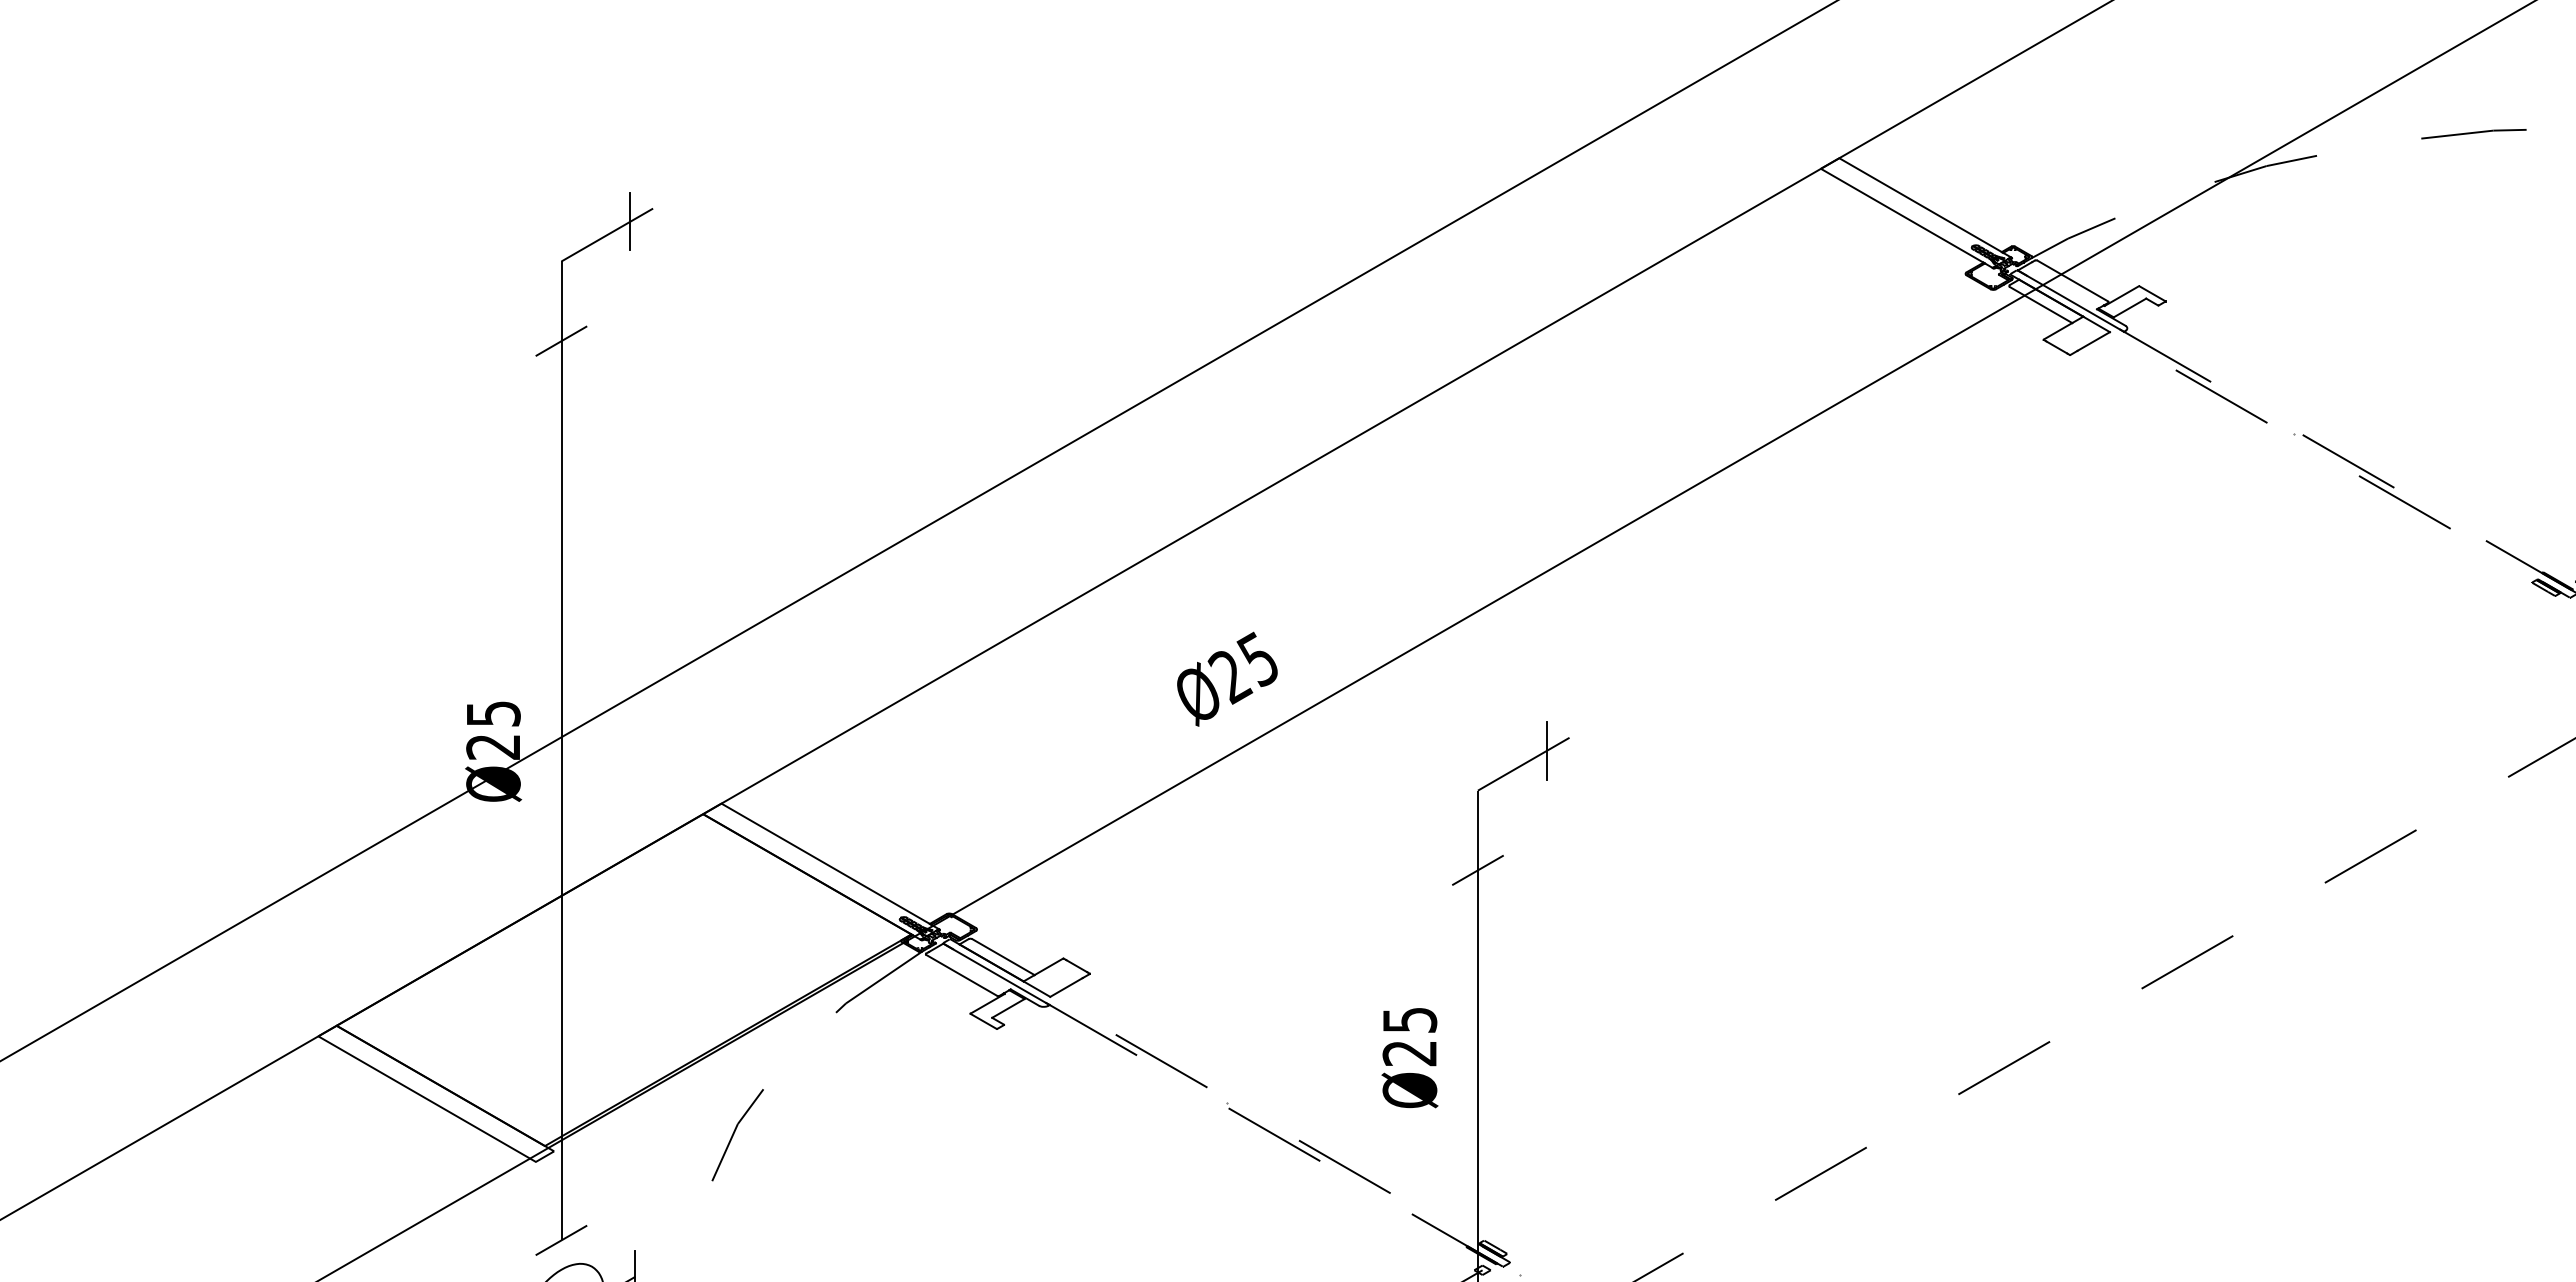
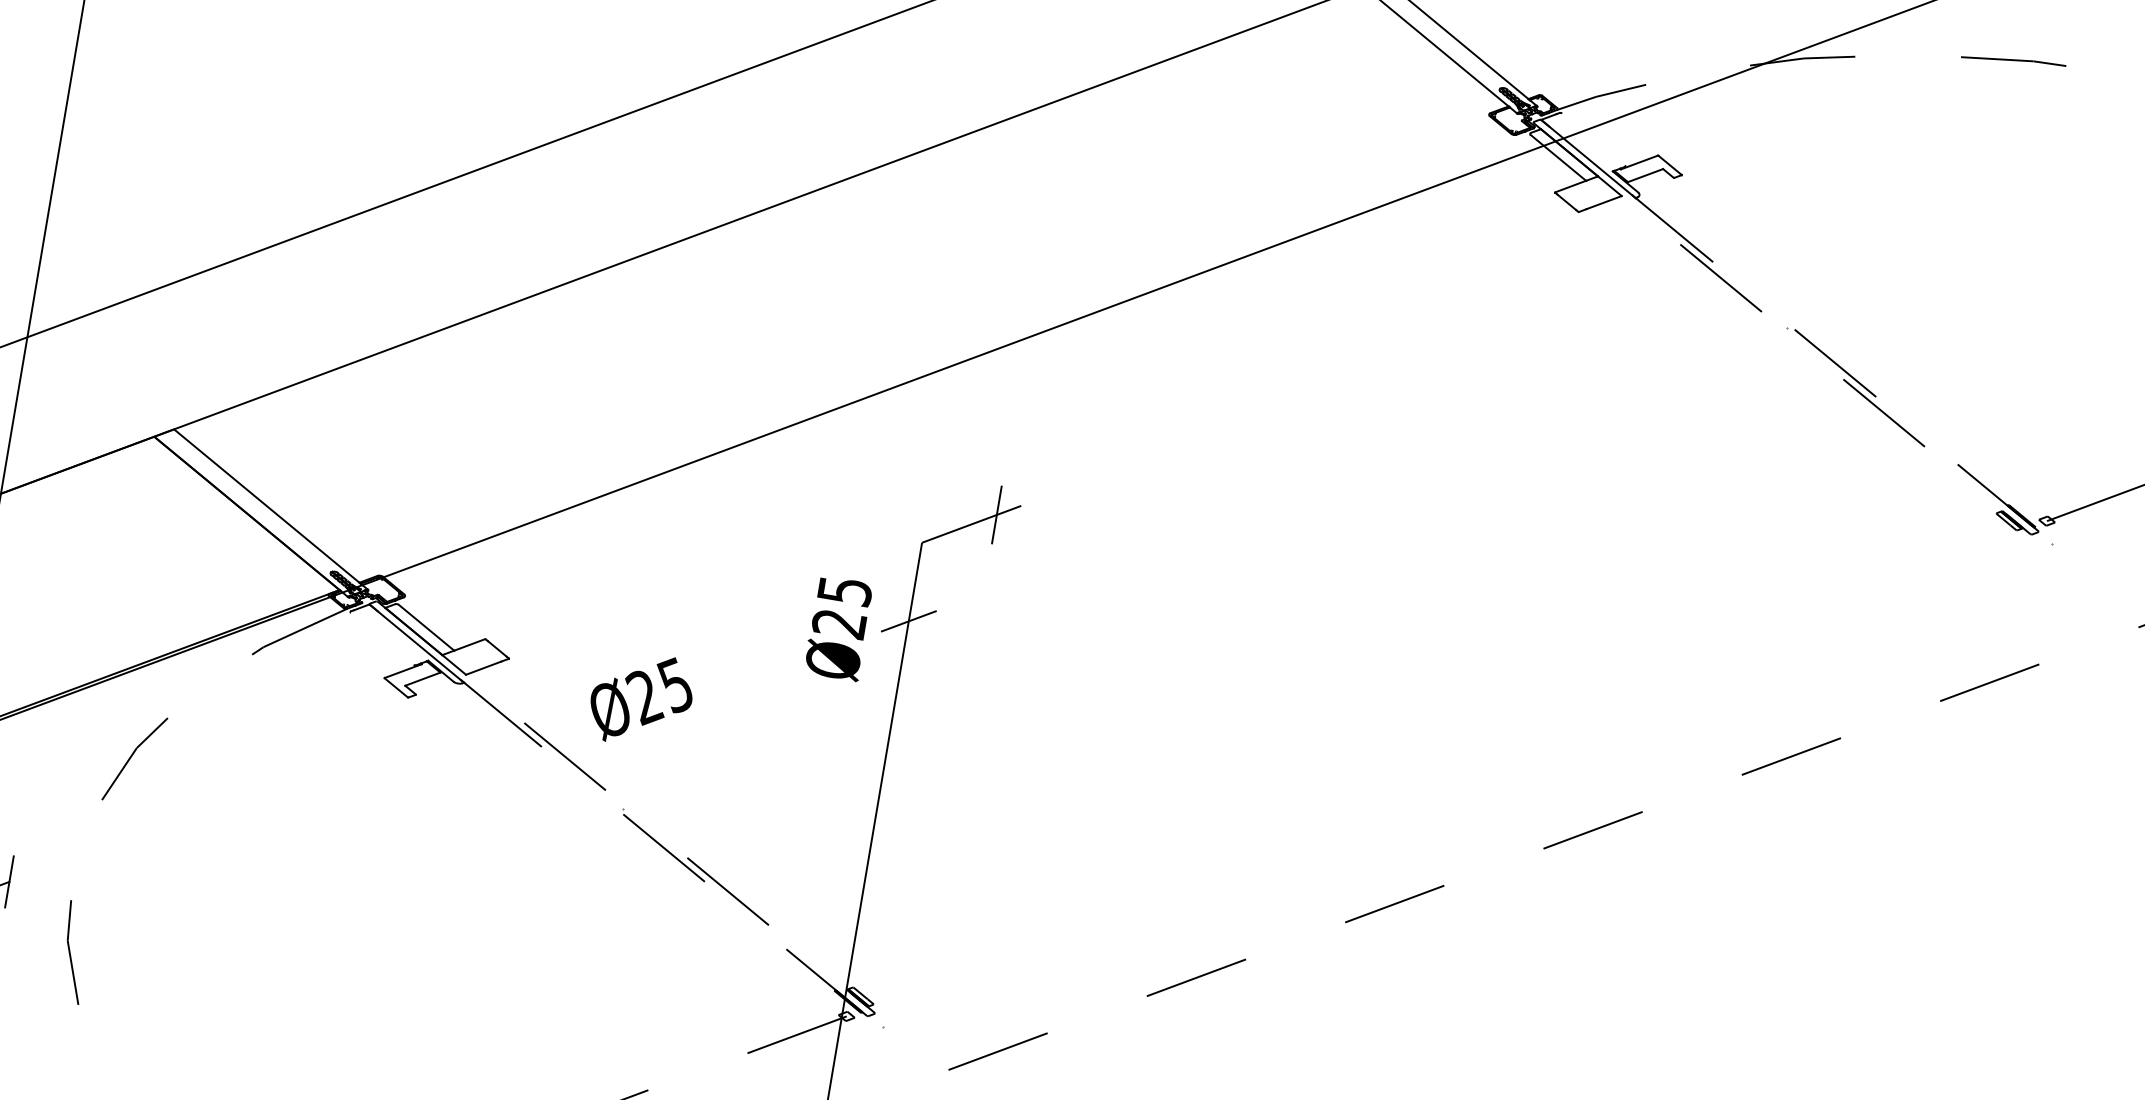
line: (2072, 280) -> (1593, 138), removed
text: (1227, 678) -> (641, 699), moved
line: (961, 975) -> (382, 638), removed
text: (1409, 1058) -> (838, 628), moved

